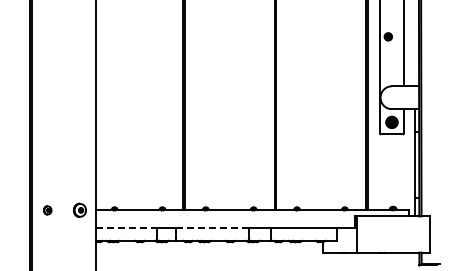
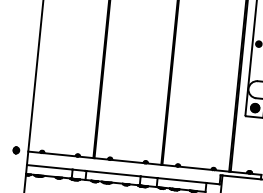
part: (79, 210) -> (16, 150), size x0.62
line: (126, 228) -> (49, 167), dashed -> solid
line: (211, 228) -> (112, 173), dashed -> solid

